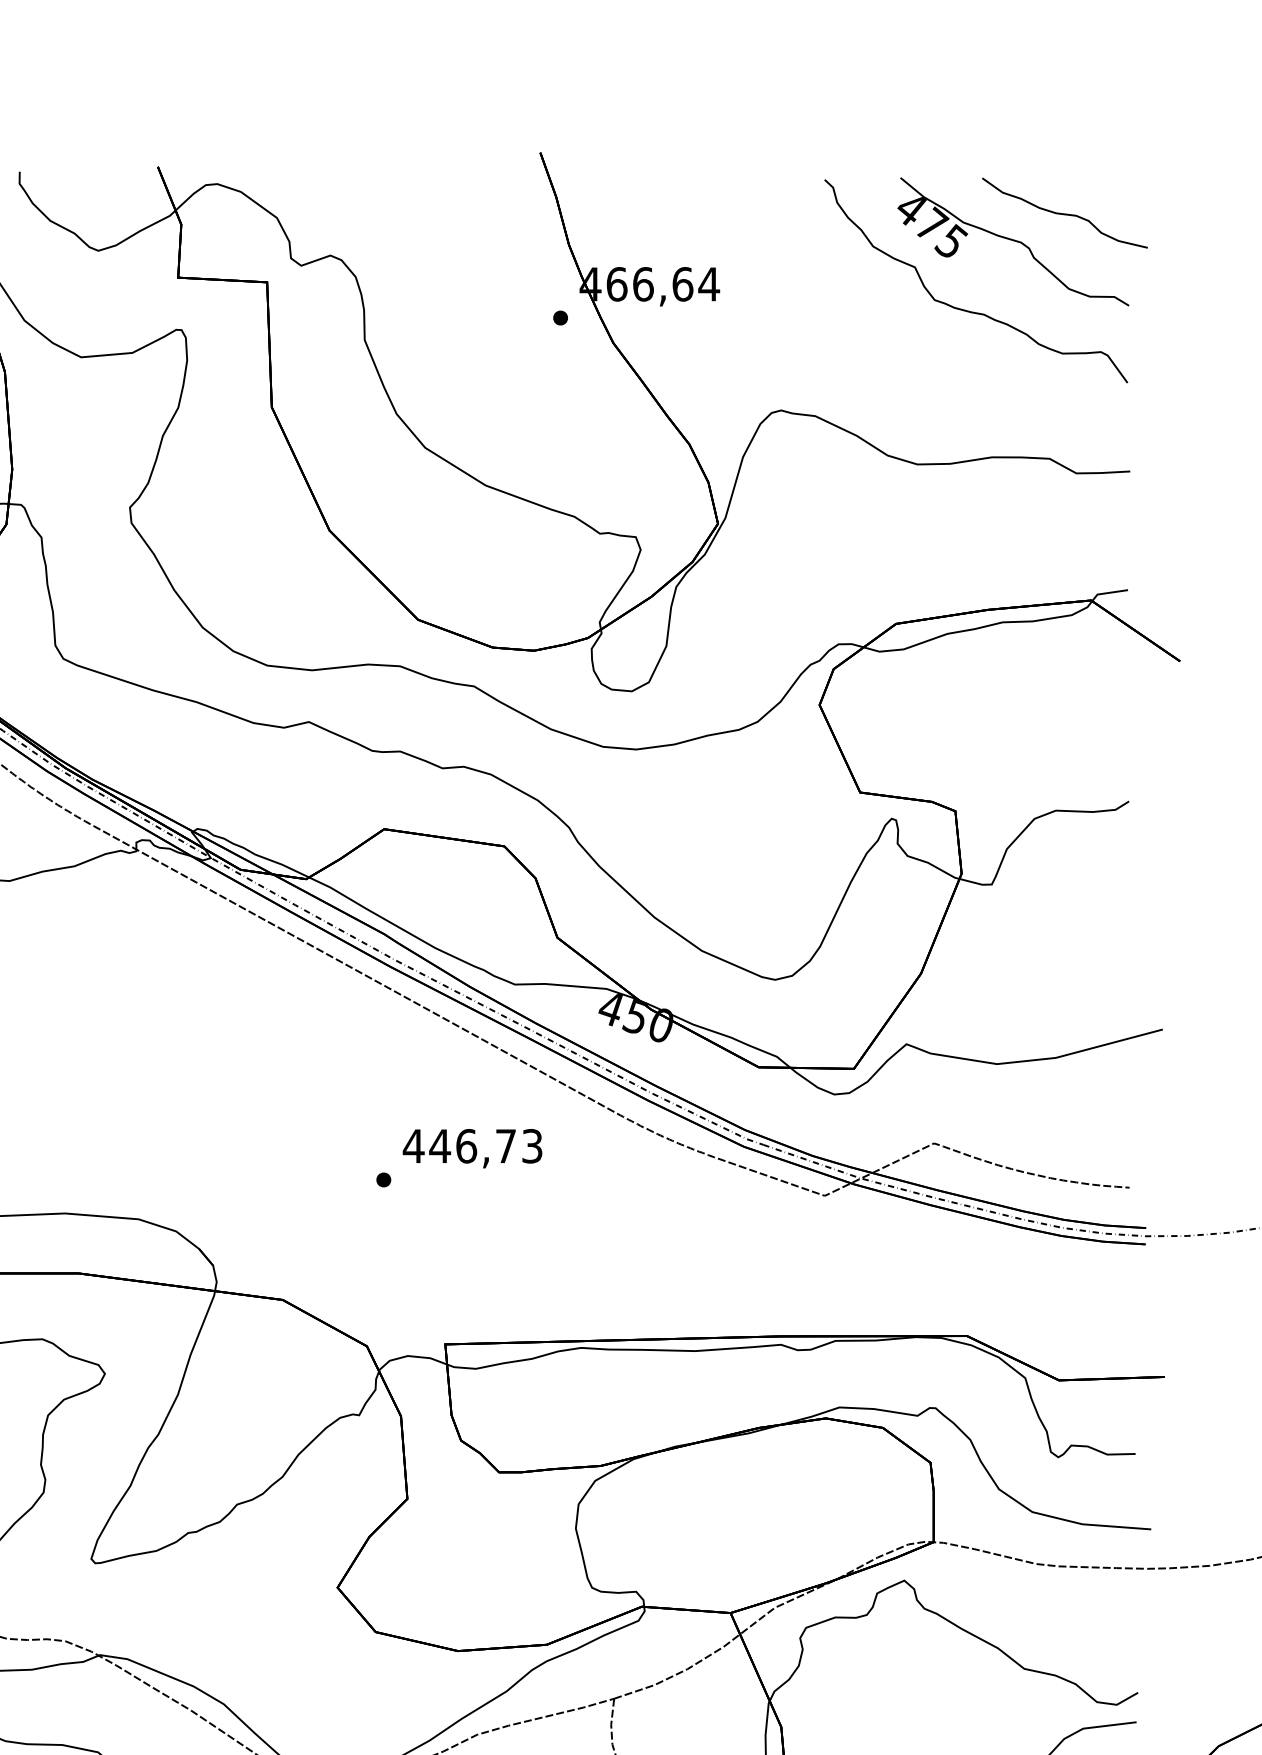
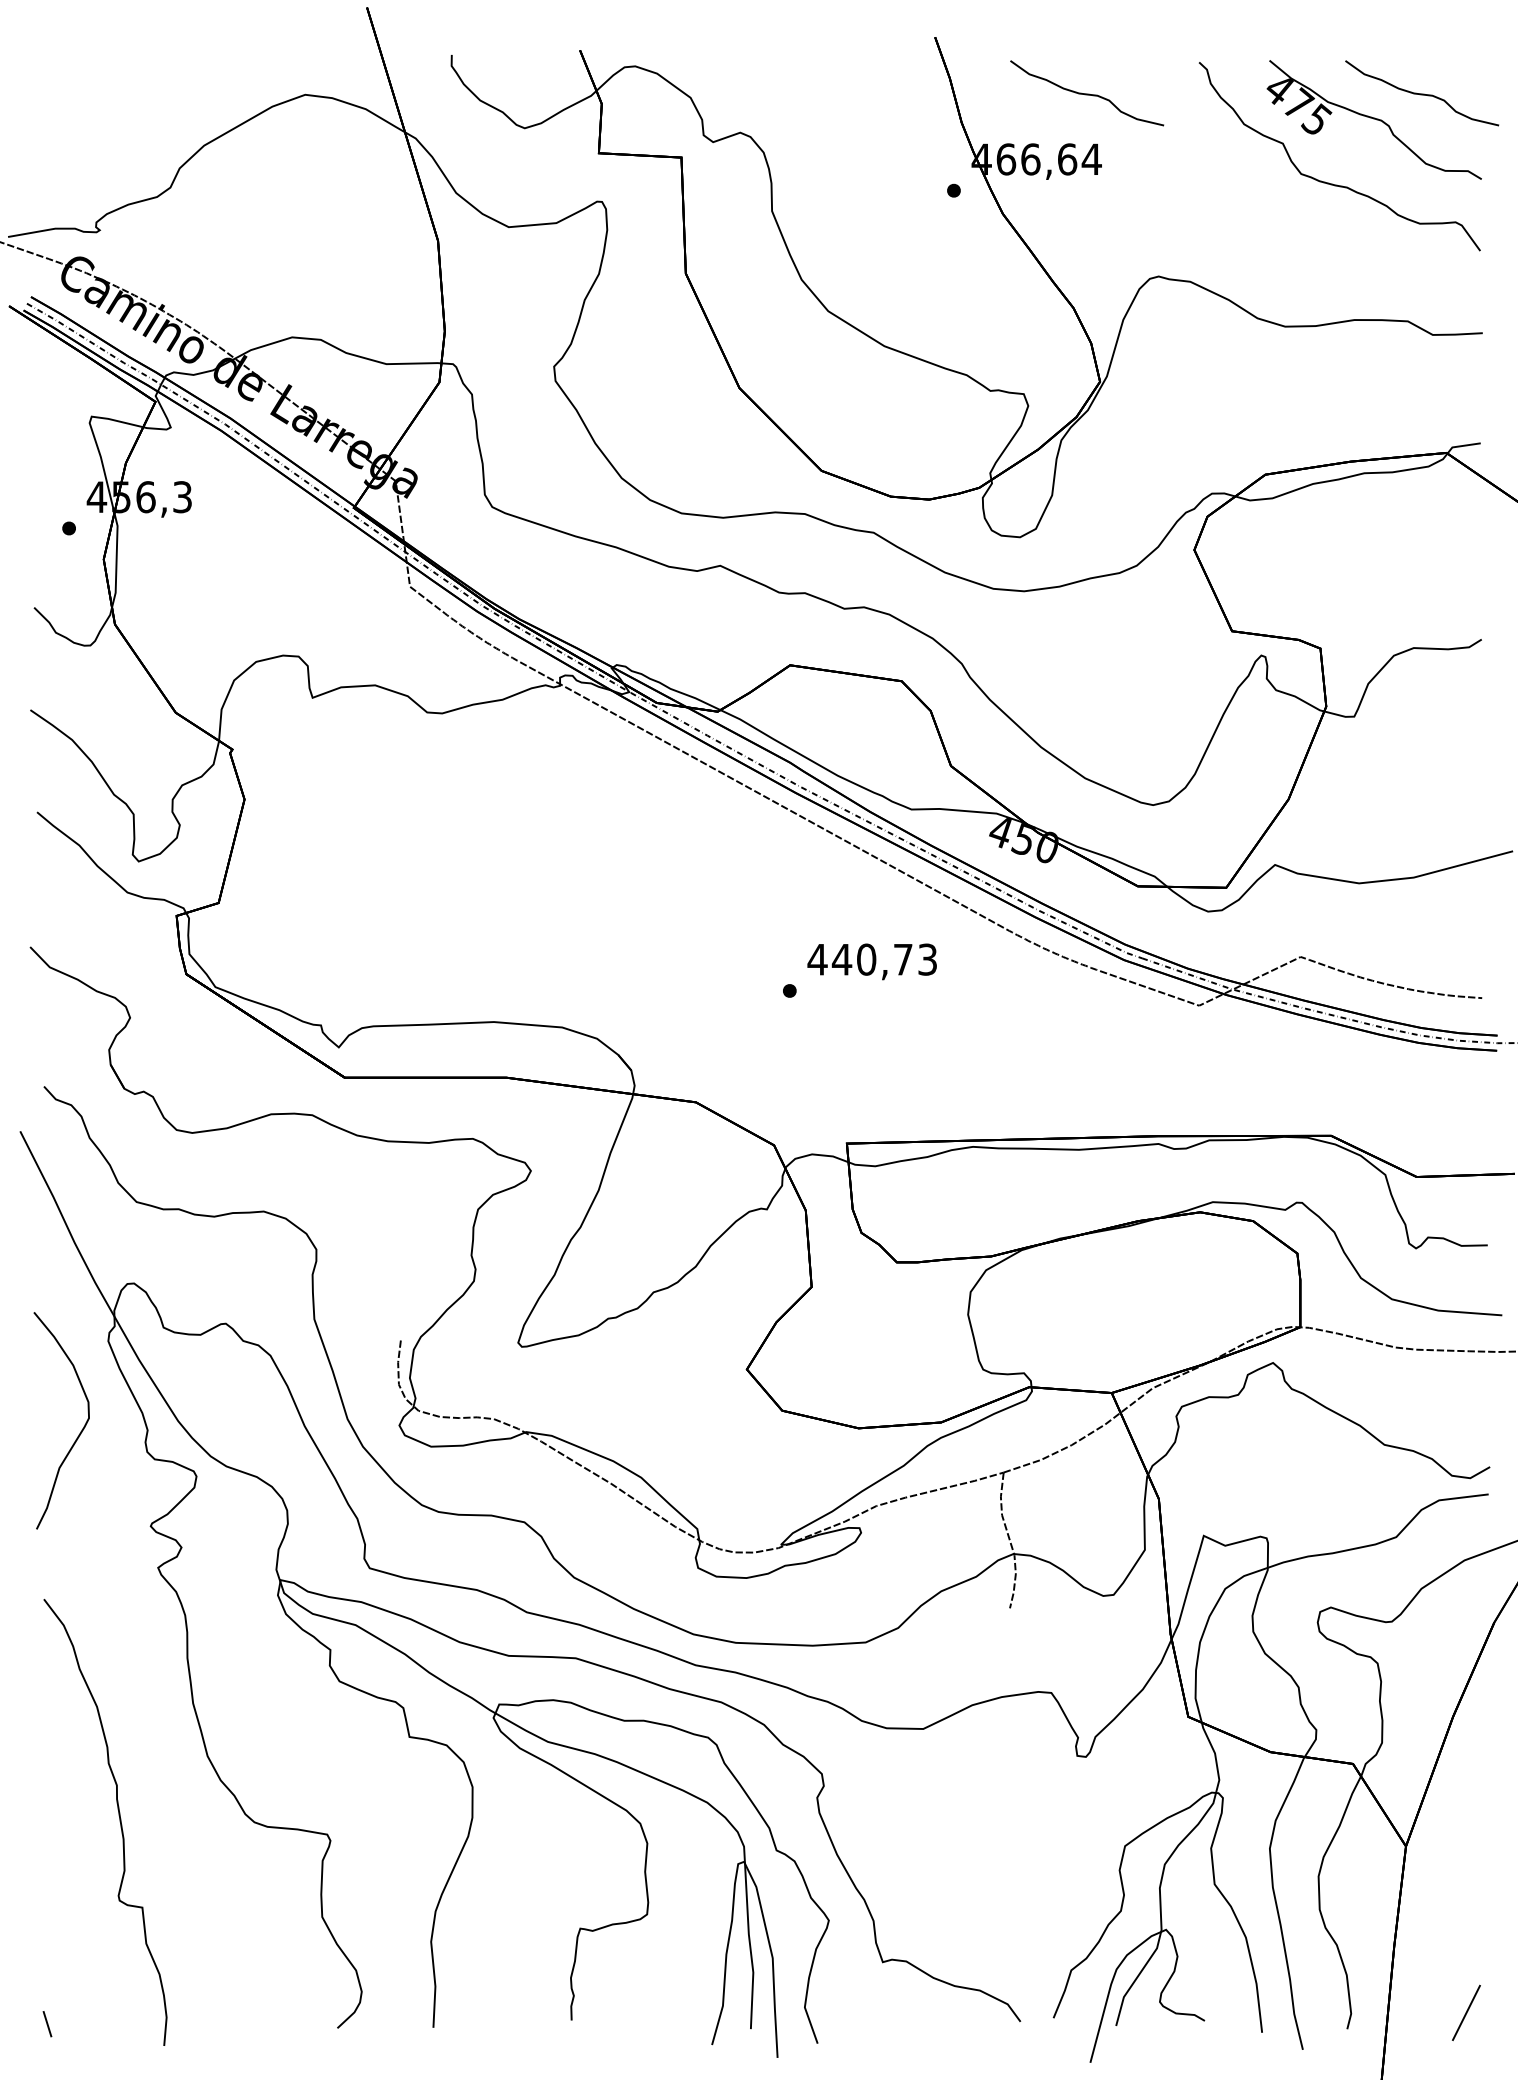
curve: (704, 213) -> (1087, 93), added
text: (466, 1146) -> (866, 959), 446,73 -> 440,73

